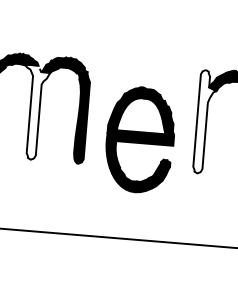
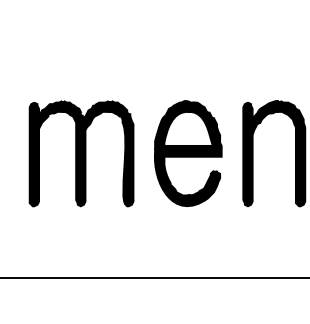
fill: (31, 111) -> (77, 158), added
fill: (205, 122) -> (251, 154), added
part: (140, 139) -> (188, 153), moved

